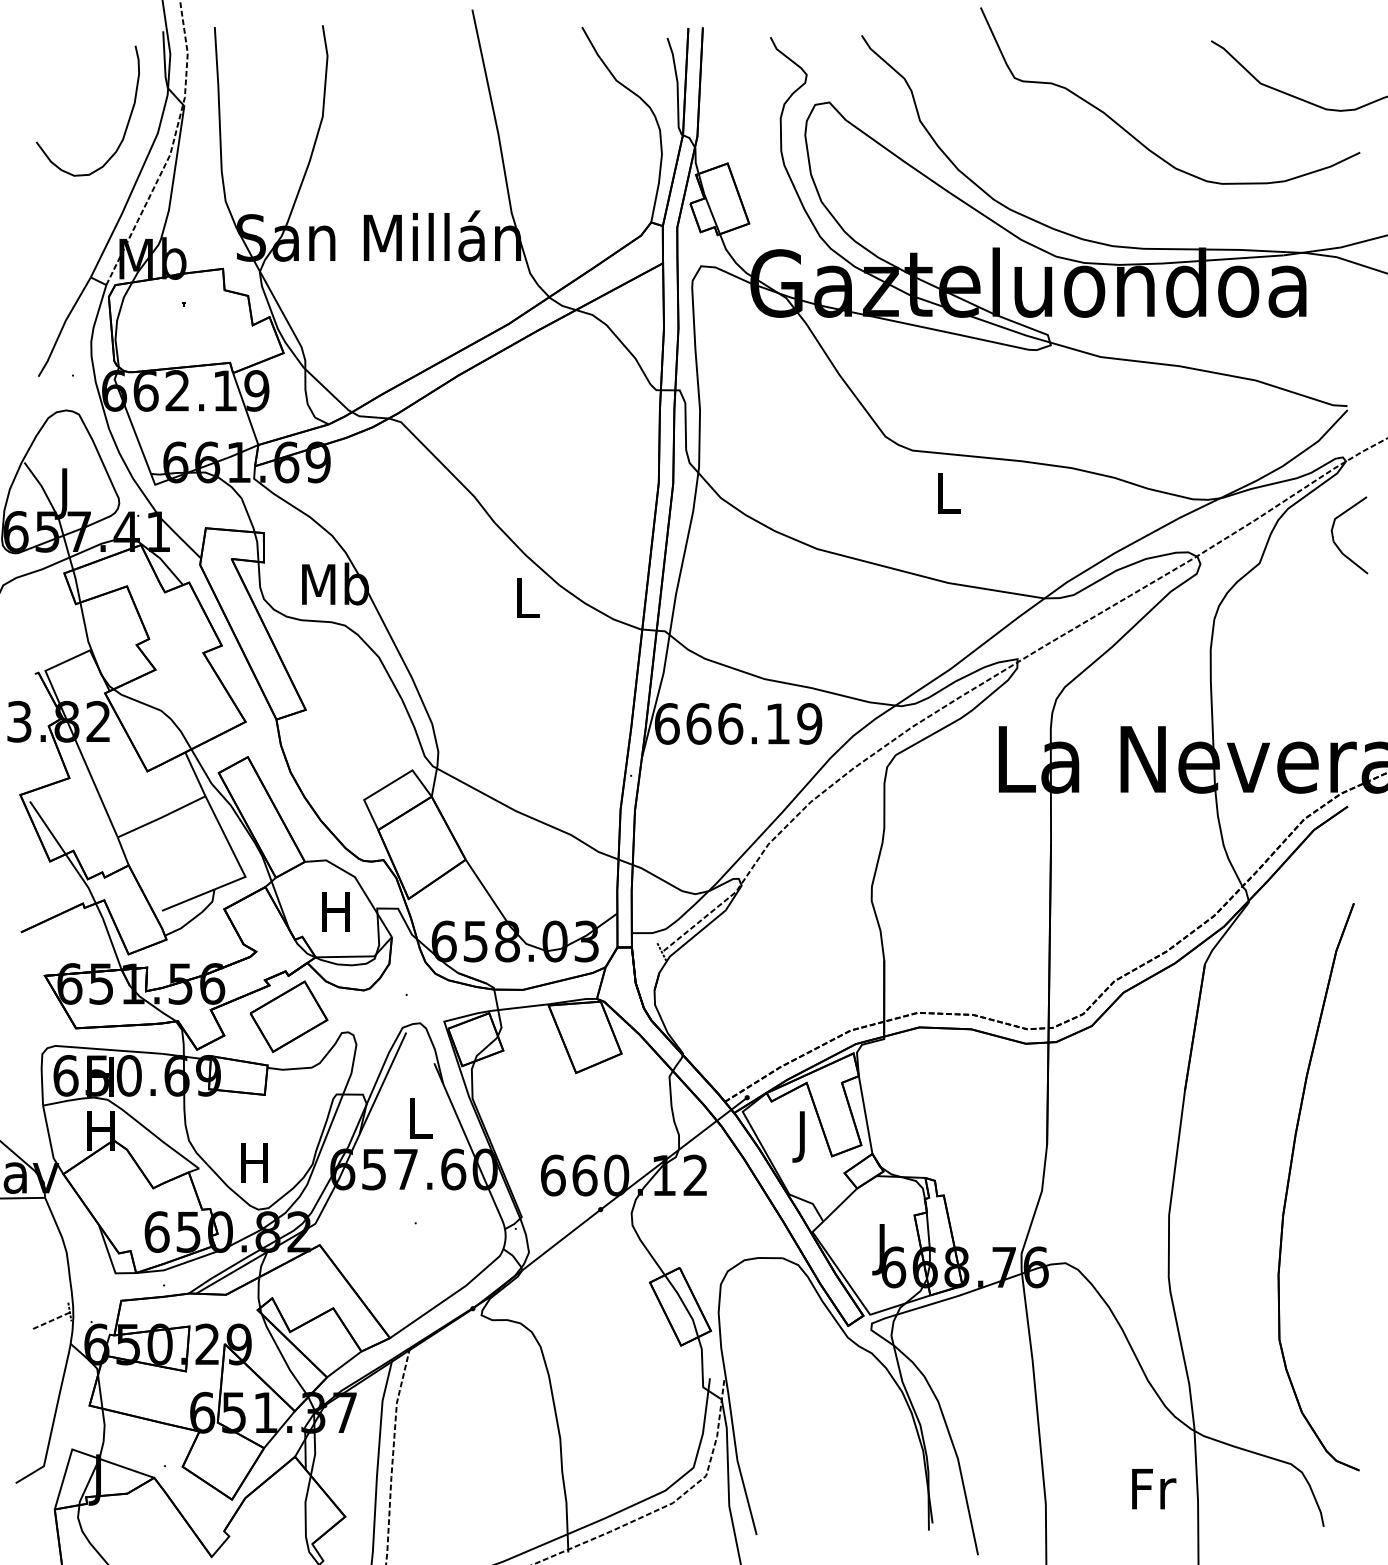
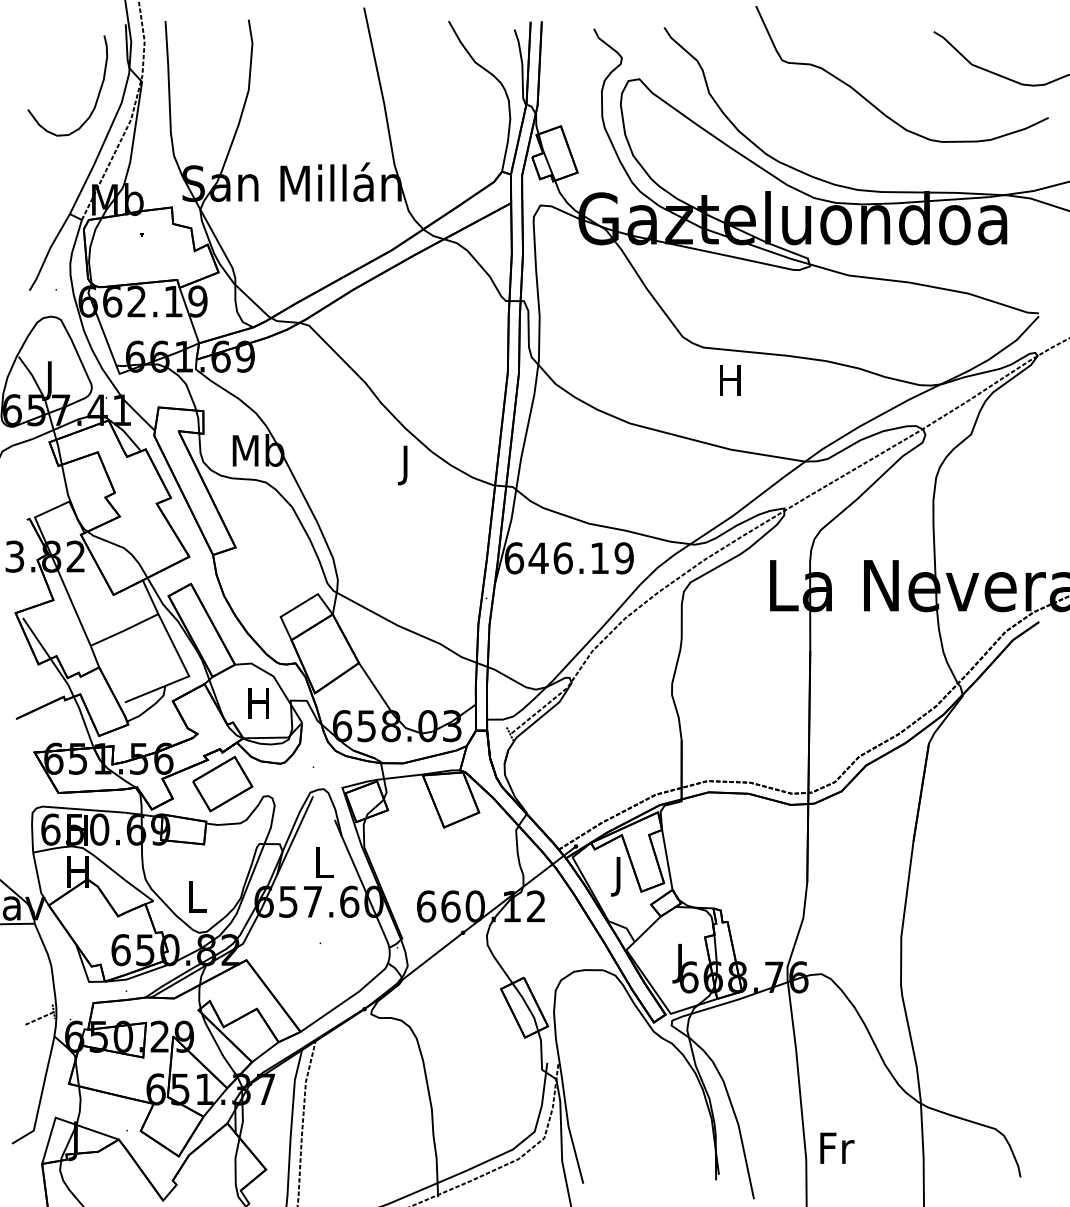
text: (946, 493) -> (729, 380), L -> H
part: (1336, 543) -> (1030, 419), removed
text: (527, 603) -> (406, 465), L -> J
text: (698, 723) -> (538, 558), 666.19 -> 646.19
text: (254, 1162) -> (196, 896), H -> L
part: (1289, 1183) -> (994, 912), removed
text: (1154, 1489) -> (837, 1148), moved

